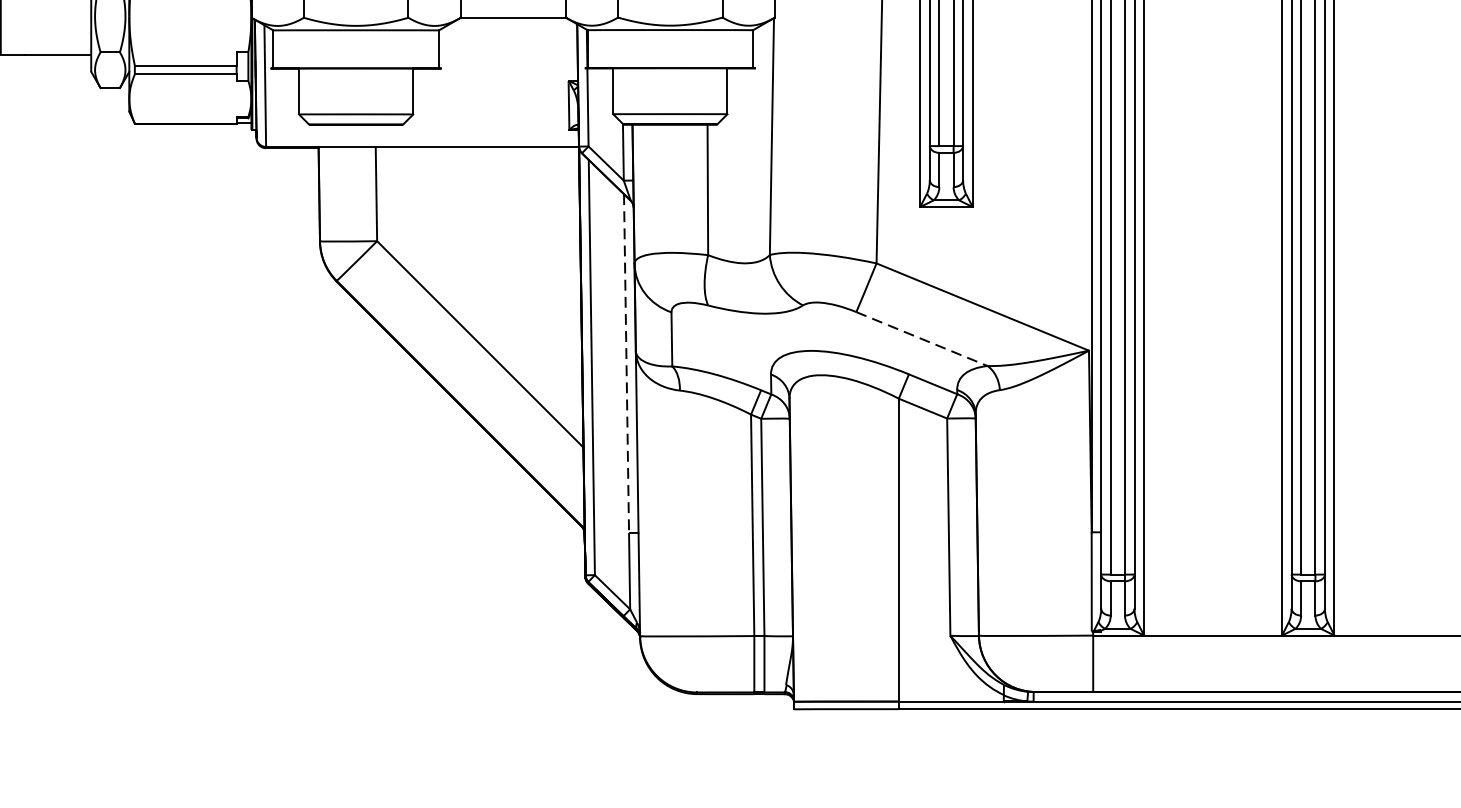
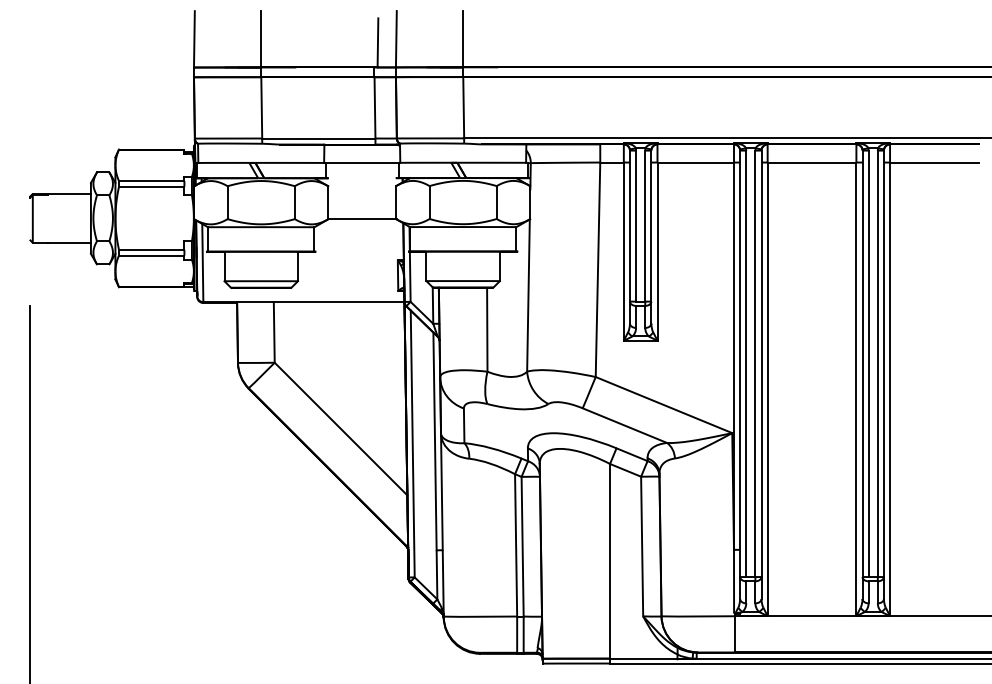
line: (921, 338) -> (624, 425), dashed -> solid
line: (627, 363) -> (435, 441), dashed -> solid

